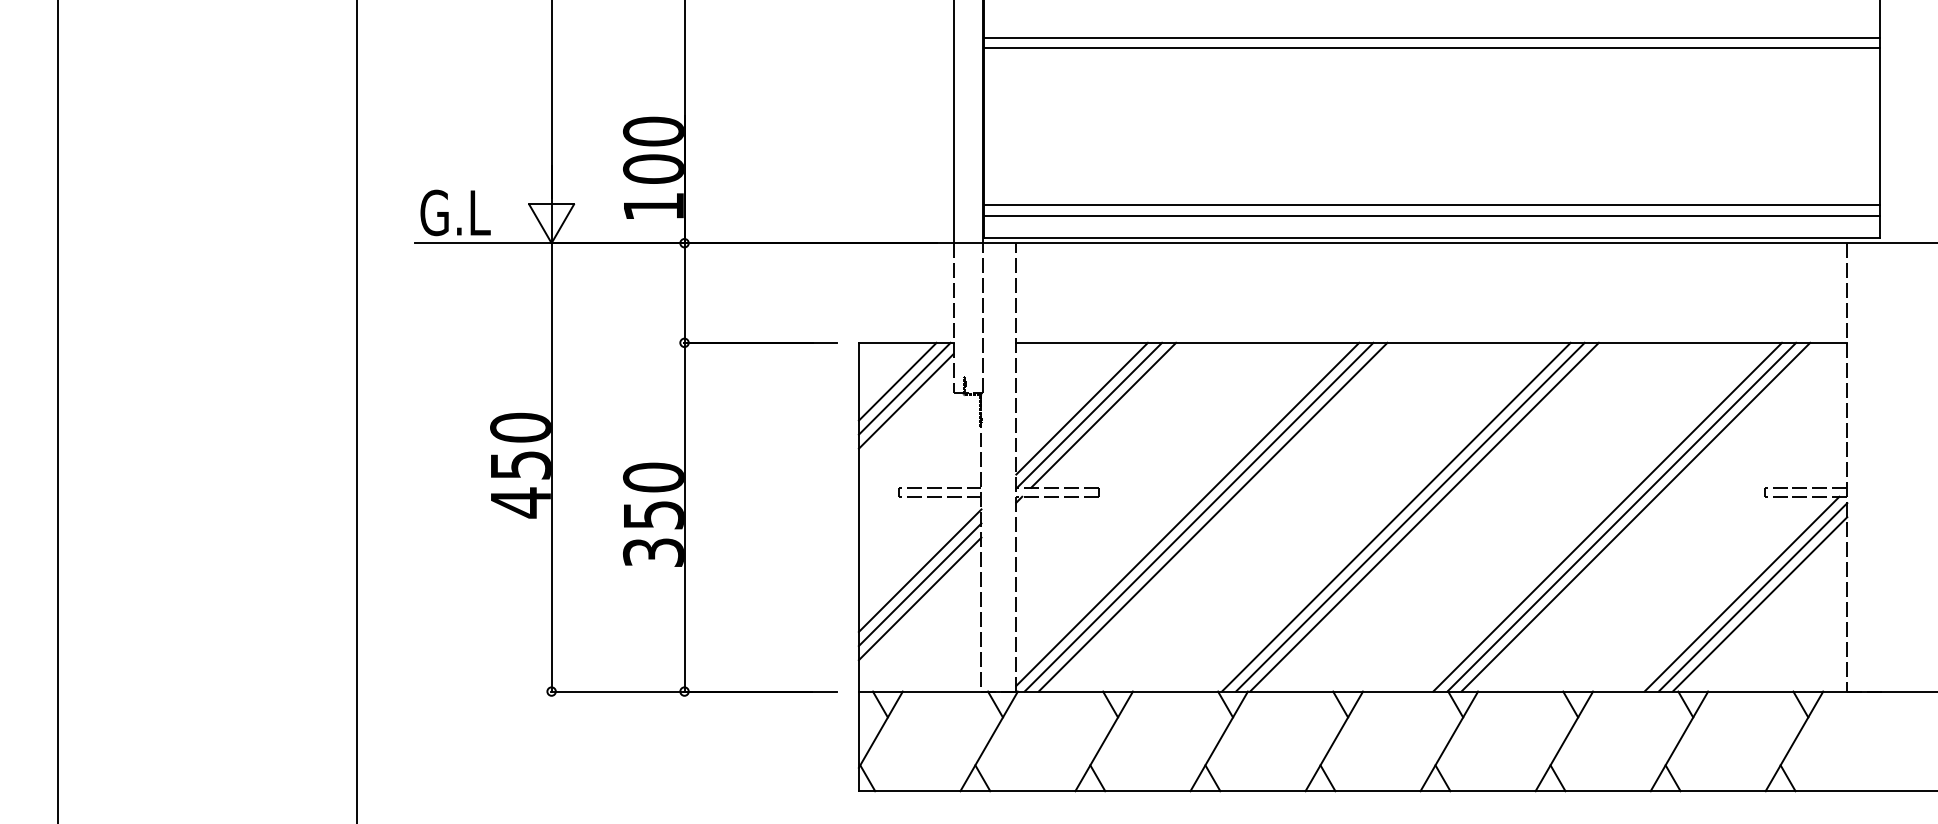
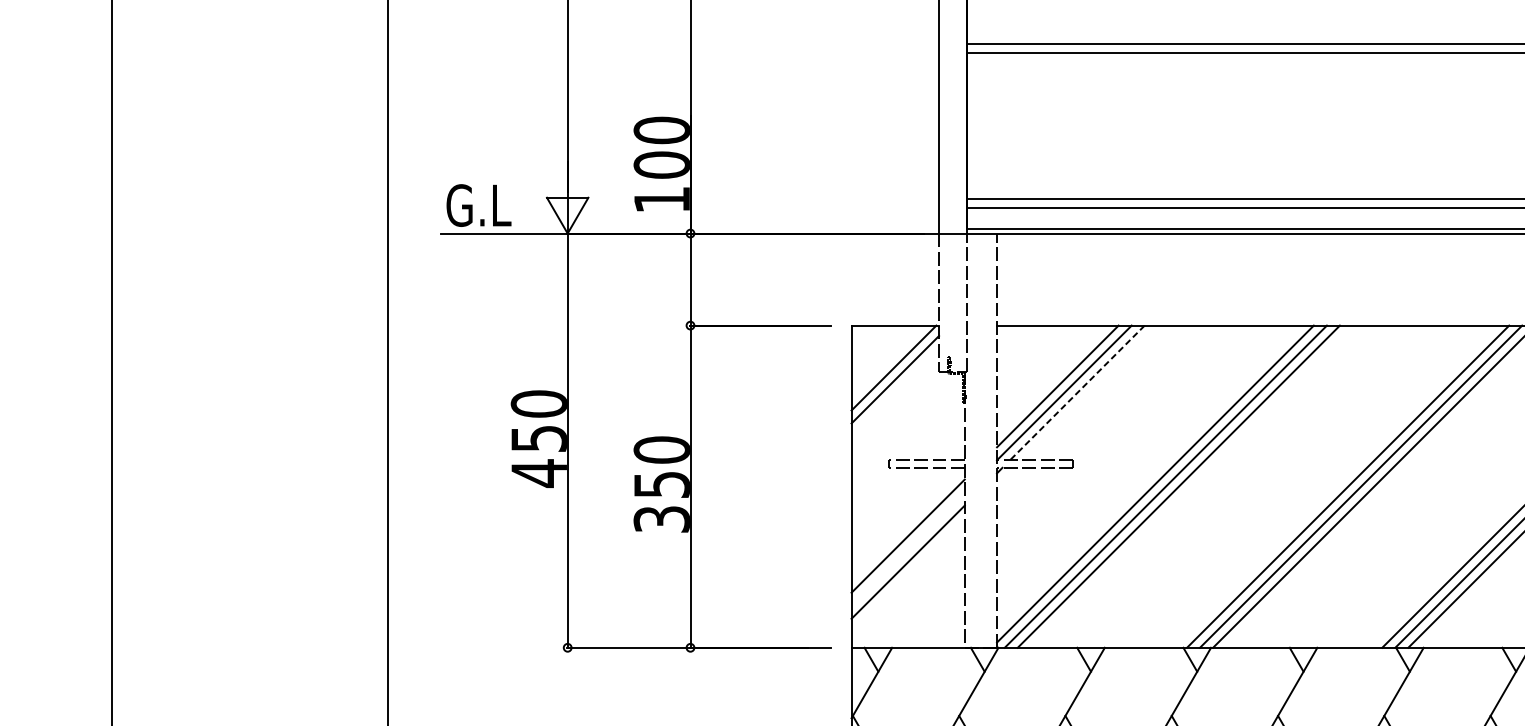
line: (897, 381) -> (887, 361), removed
line: (1103, 415) -> (1077, 392), solid -> dashed
line: (919, 584) -> (907, 548), removed

